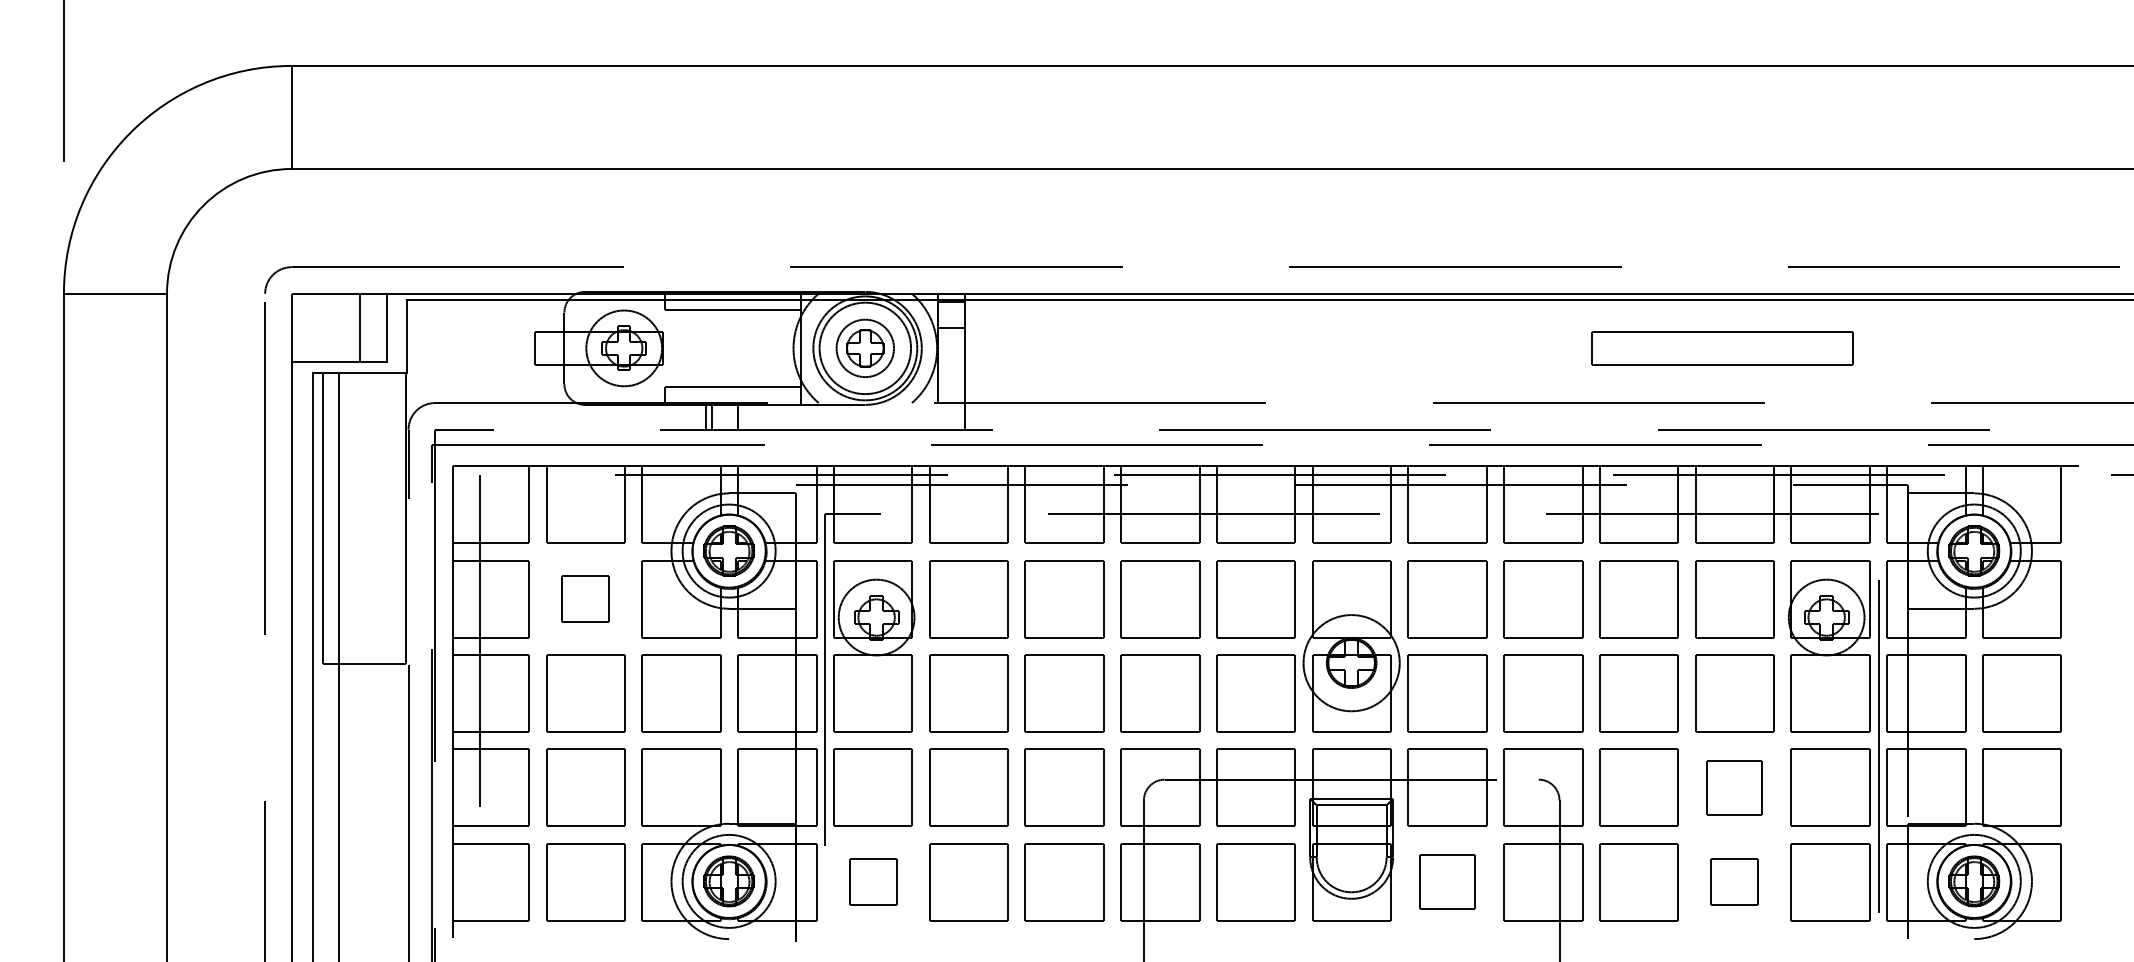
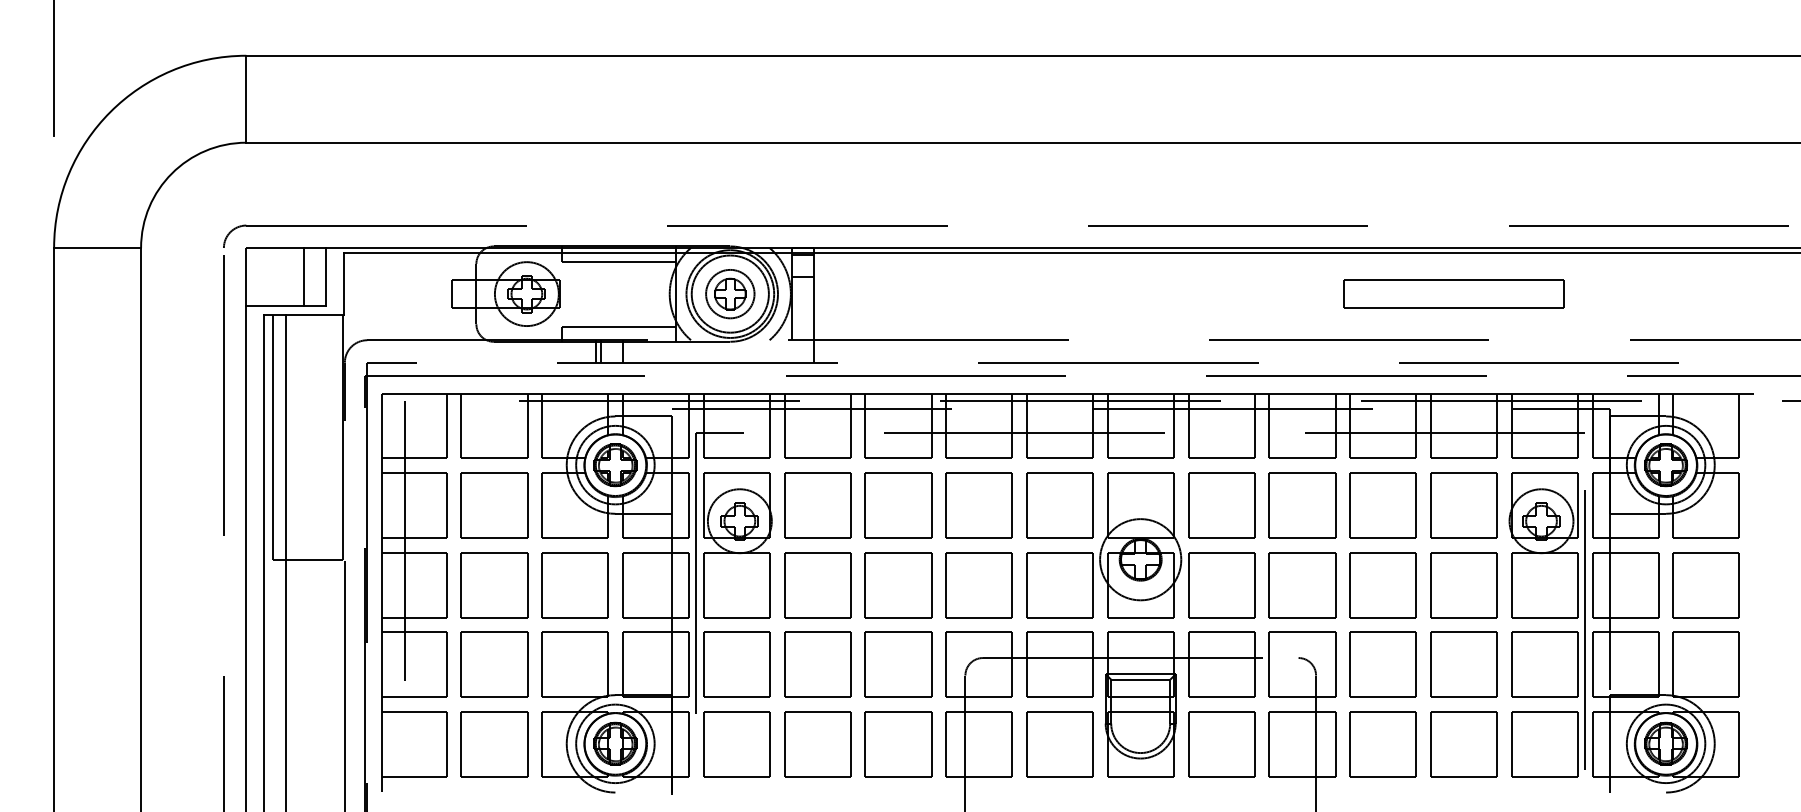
part: (585, 599) -> (494, 505), size x1.67
part: (1734, 787) -> (1463, 664), size x1.43
part: (872, 882) -> (736, 744), size x1.67
part: (1447, 882) -> (1221, 744), size x1.43
part: (1734, 882) -> (1463, 744), size x1.67

